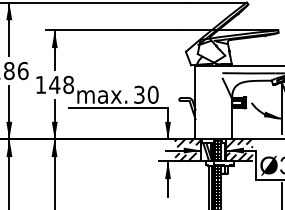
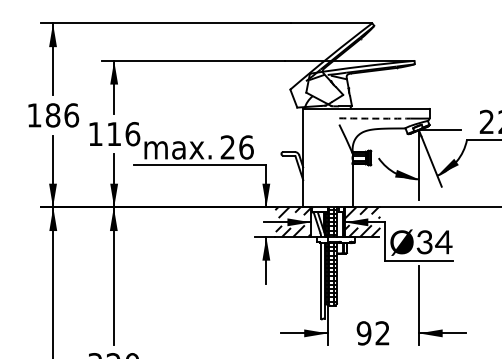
arc: (249, 73) -> (375, 118), solid -> dashed
text: (61, 85) -> (123, 134), 148 -> 116
text: (145, 94) -> (236, 147), 30 -> 26

